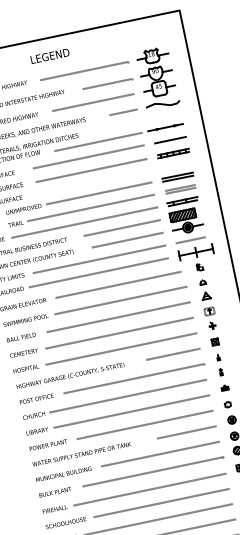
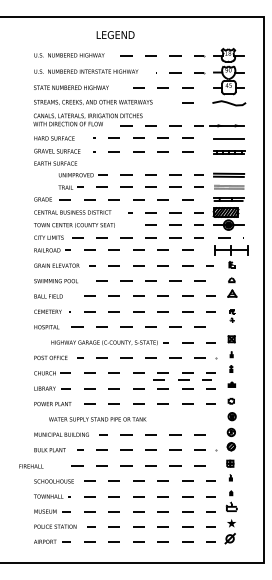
text: (49, 55) -> (115, 34), moved
part: (211, 318) -> (232, 316), size x0.6
text: (70, 375) -> (104, 342), moved
line: (186, 431) -> (182, 379), moved
text: (81, 454) -> (97, 419), moved
text: (55, 509) -> (31, 466), moved

